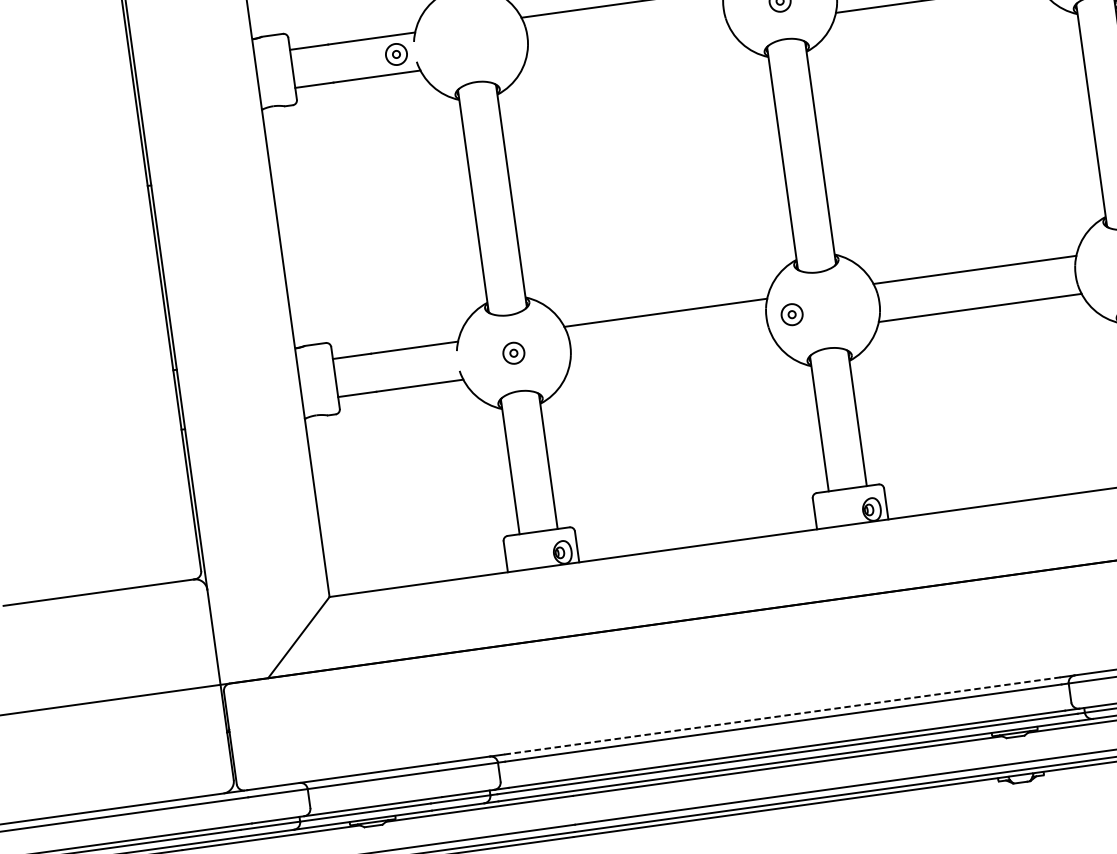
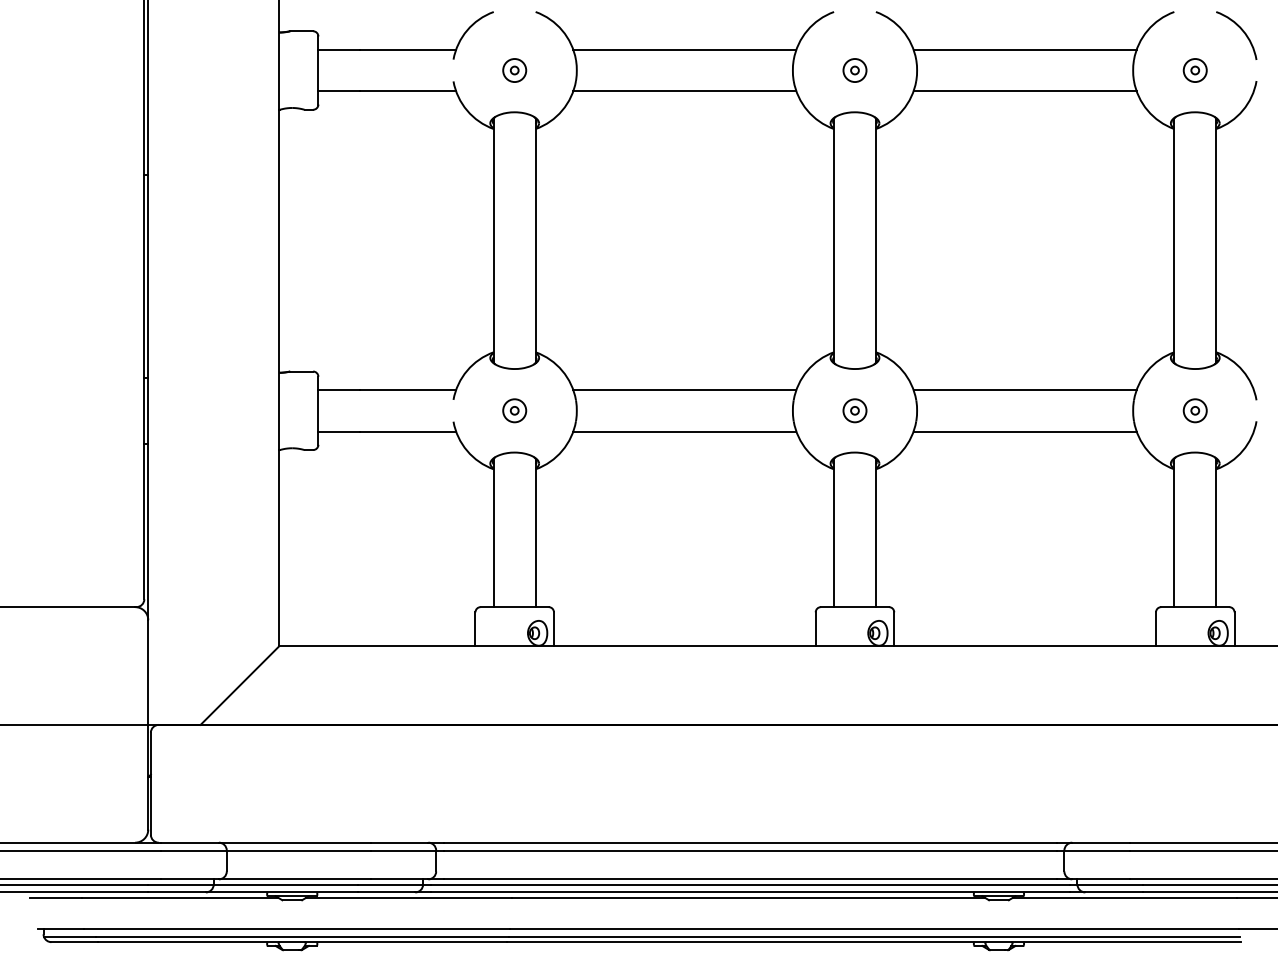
line: (627, 41) -> (684, 91), added
part: (396, 54) -> (514, 70), moved
part: (791, 314) -> (854, 410), moved
line: (670, 350) -> (684, 431), added
line: (781, 715) -> (749, 842), dashed -> solid

